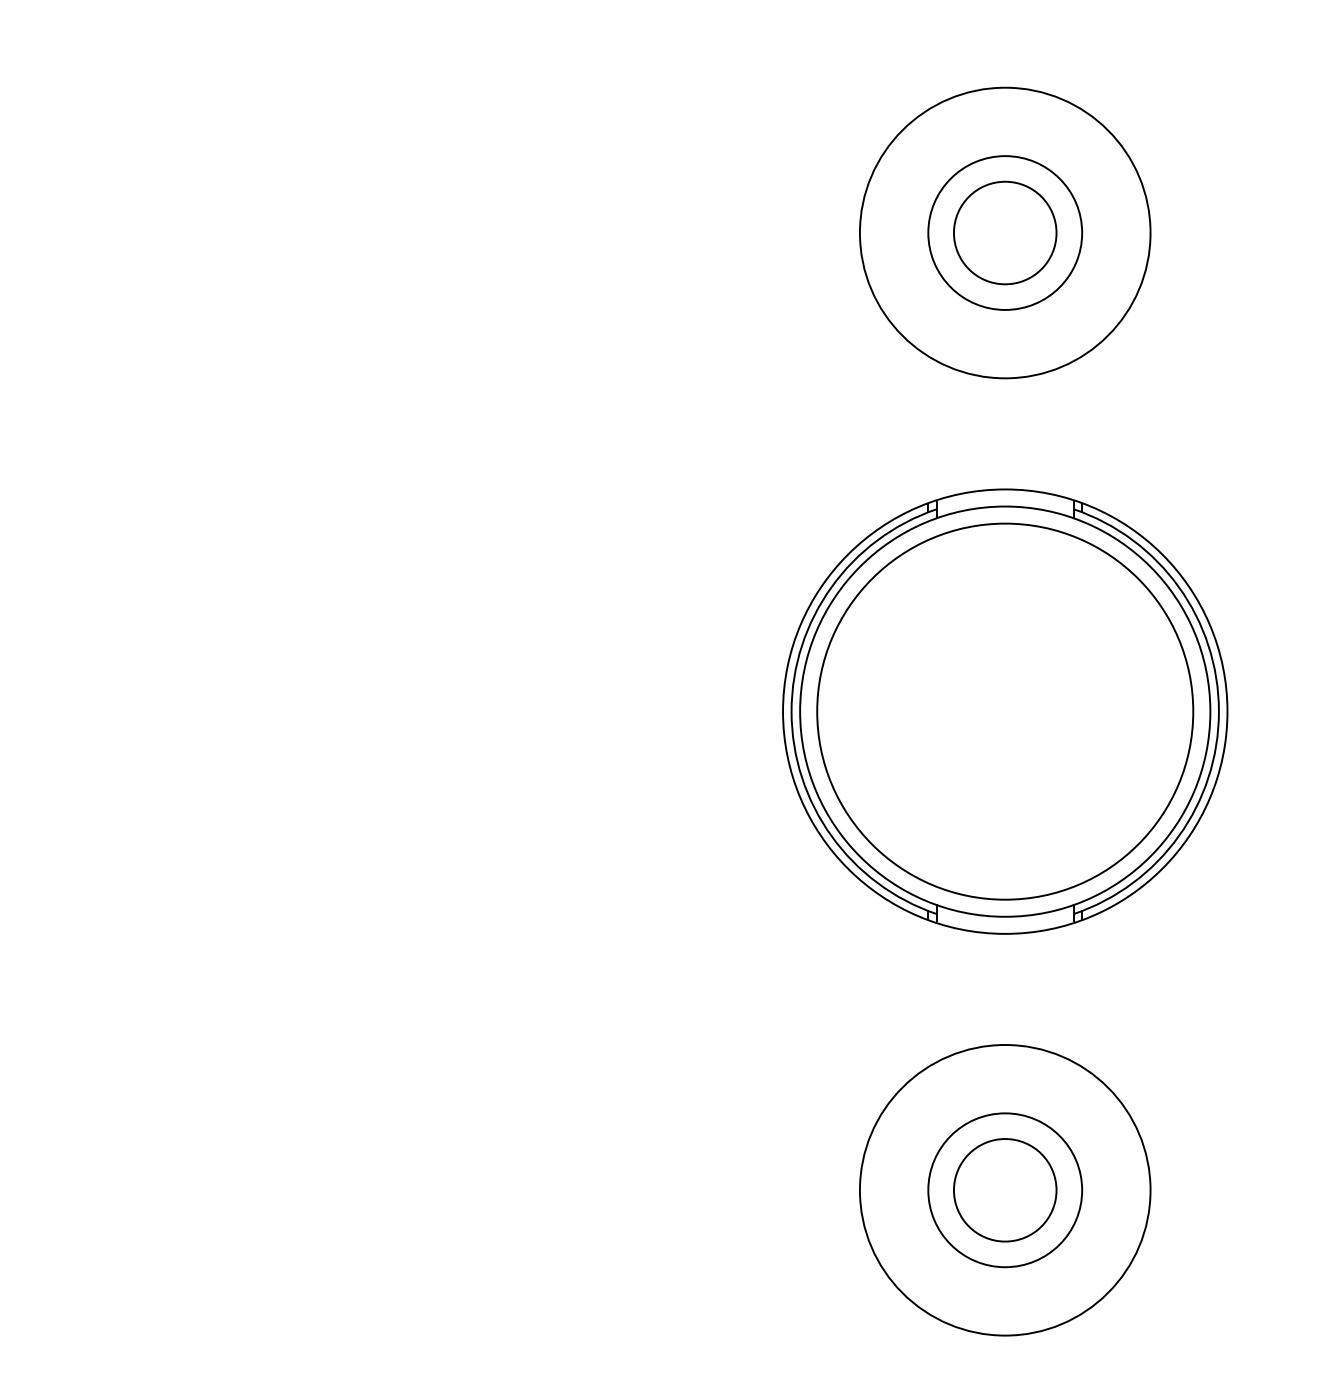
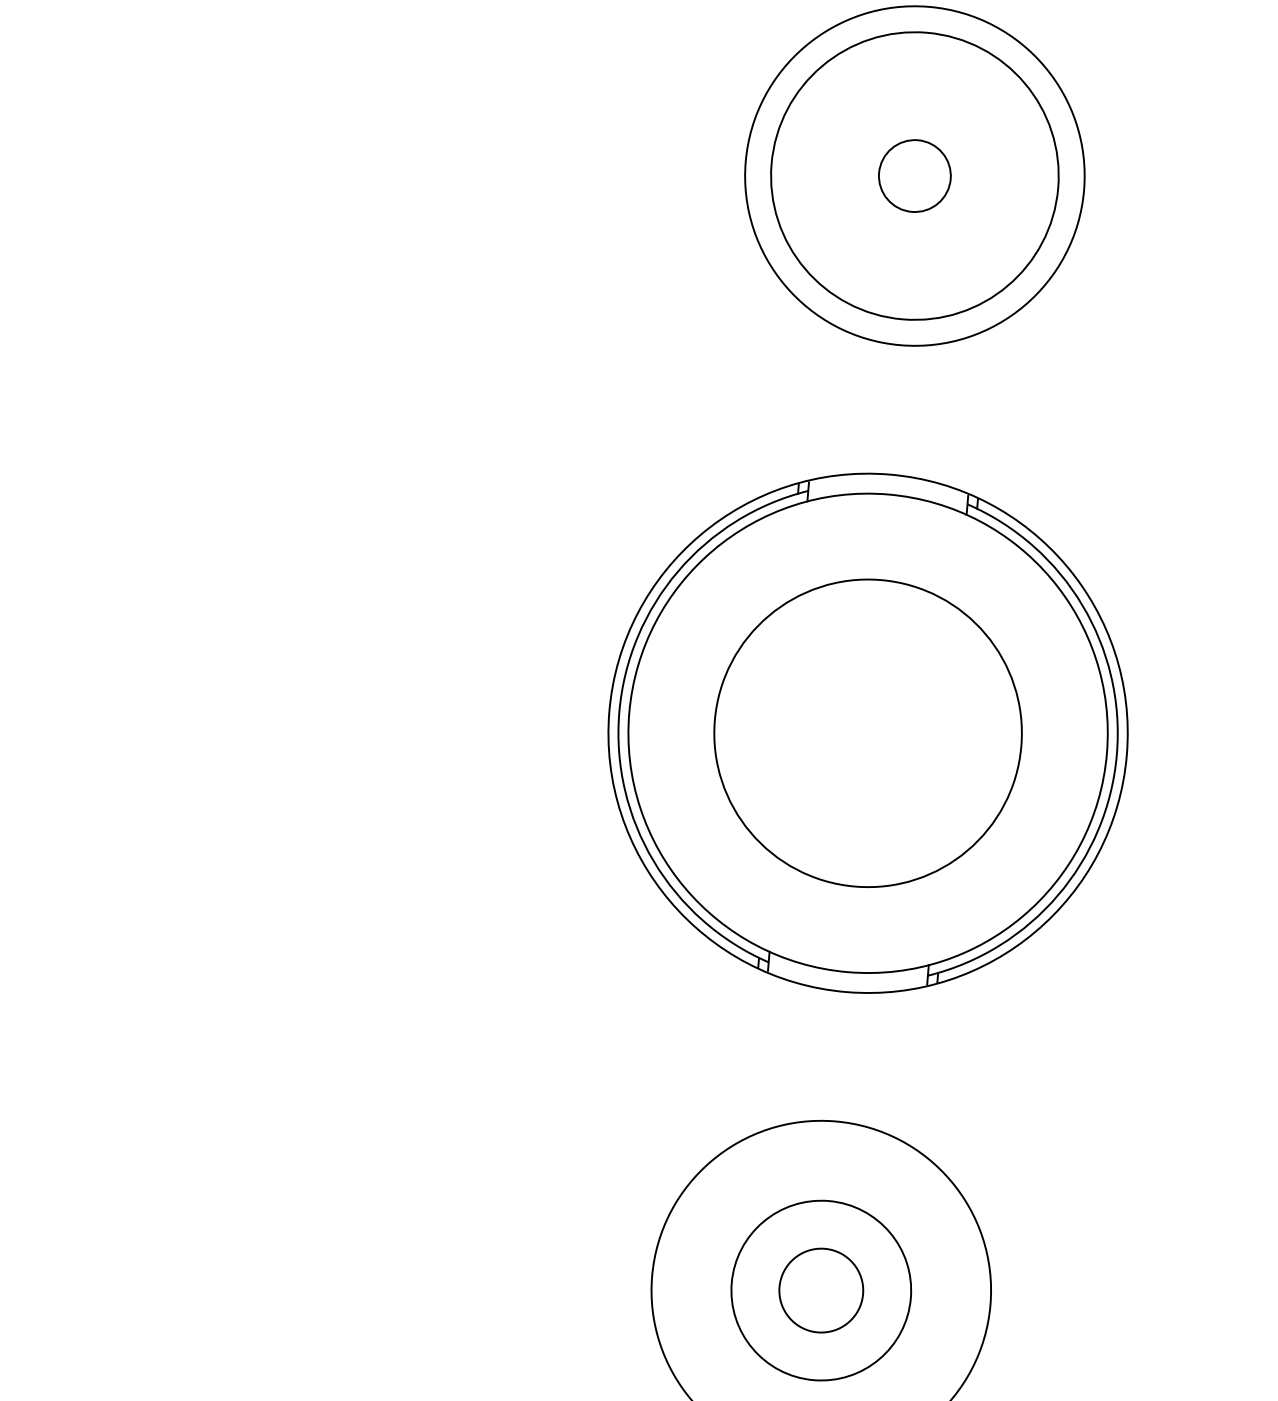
circle: (1004, 232) -> (914, 175), size x0.6
circle: (1005, 232) -> (915, 175), size x1.6
circle: (1005, 711) -> (868, 733), size x0.7
circle: (1004, 1190) -> (820, 1290), size x0.7

